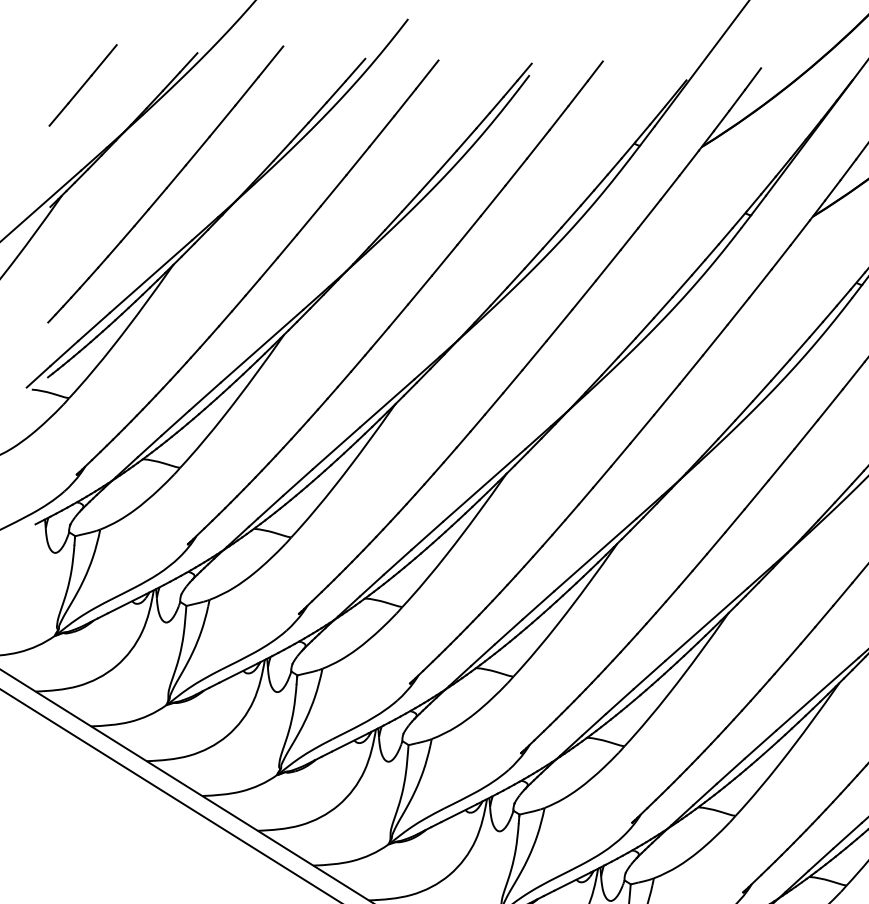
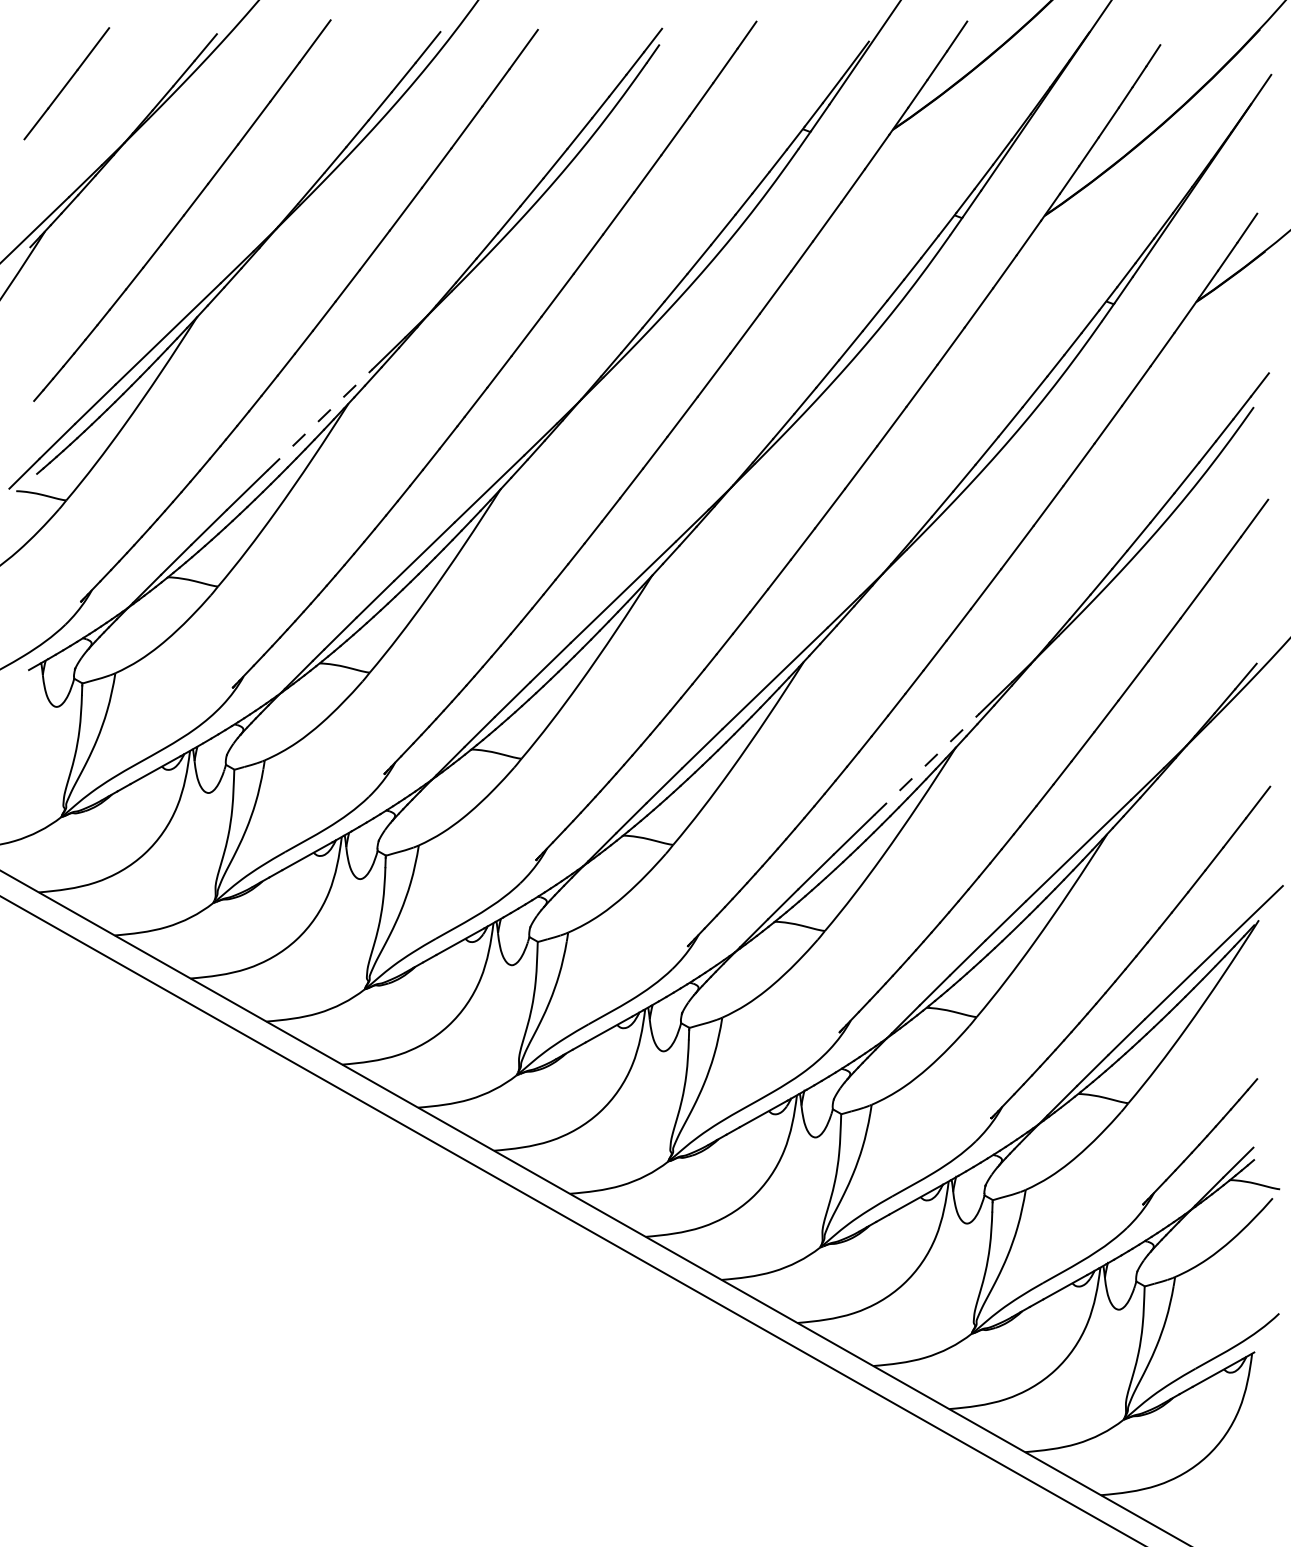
line: (262, 345) -> (320, 419), solid -> dashed
line: (706, 624) -> (927, 764), solid -> dashed

